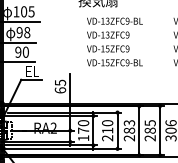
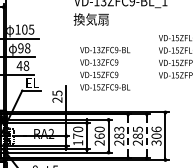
text: (115, 41) -> (105, 68), moved
text: (21, 51) -> (22, 65), 90 -> 48
text: (60, 89) -> (57, 99), 65 -> 25
text: (107, 129) -> (99, 135), 210 -> 260
line: (139, 131) -> (128, 136), solid -> dashed
line: (159, 131) -> (146, 136), solid -> dashed

